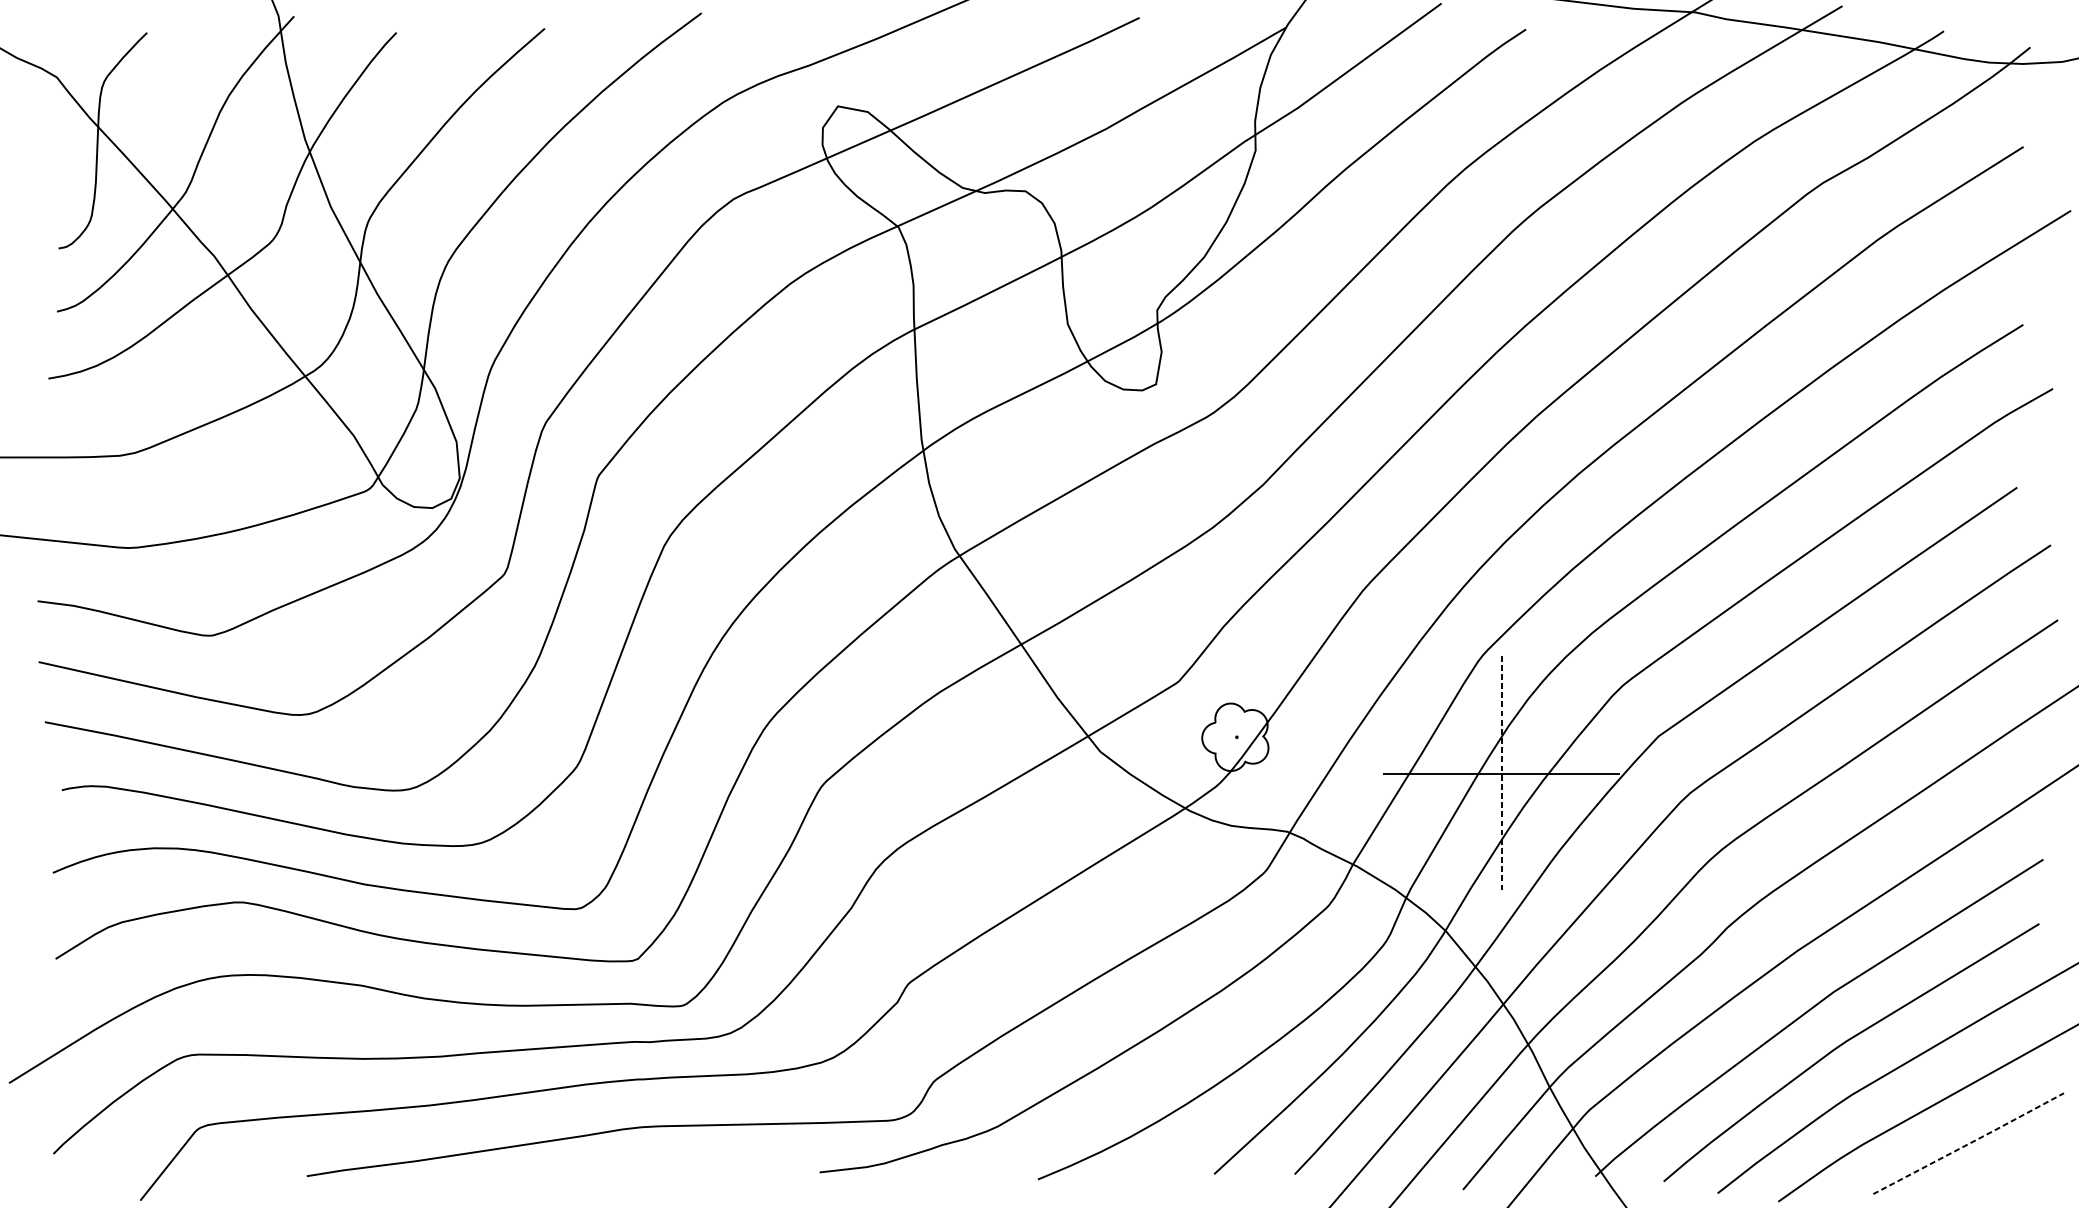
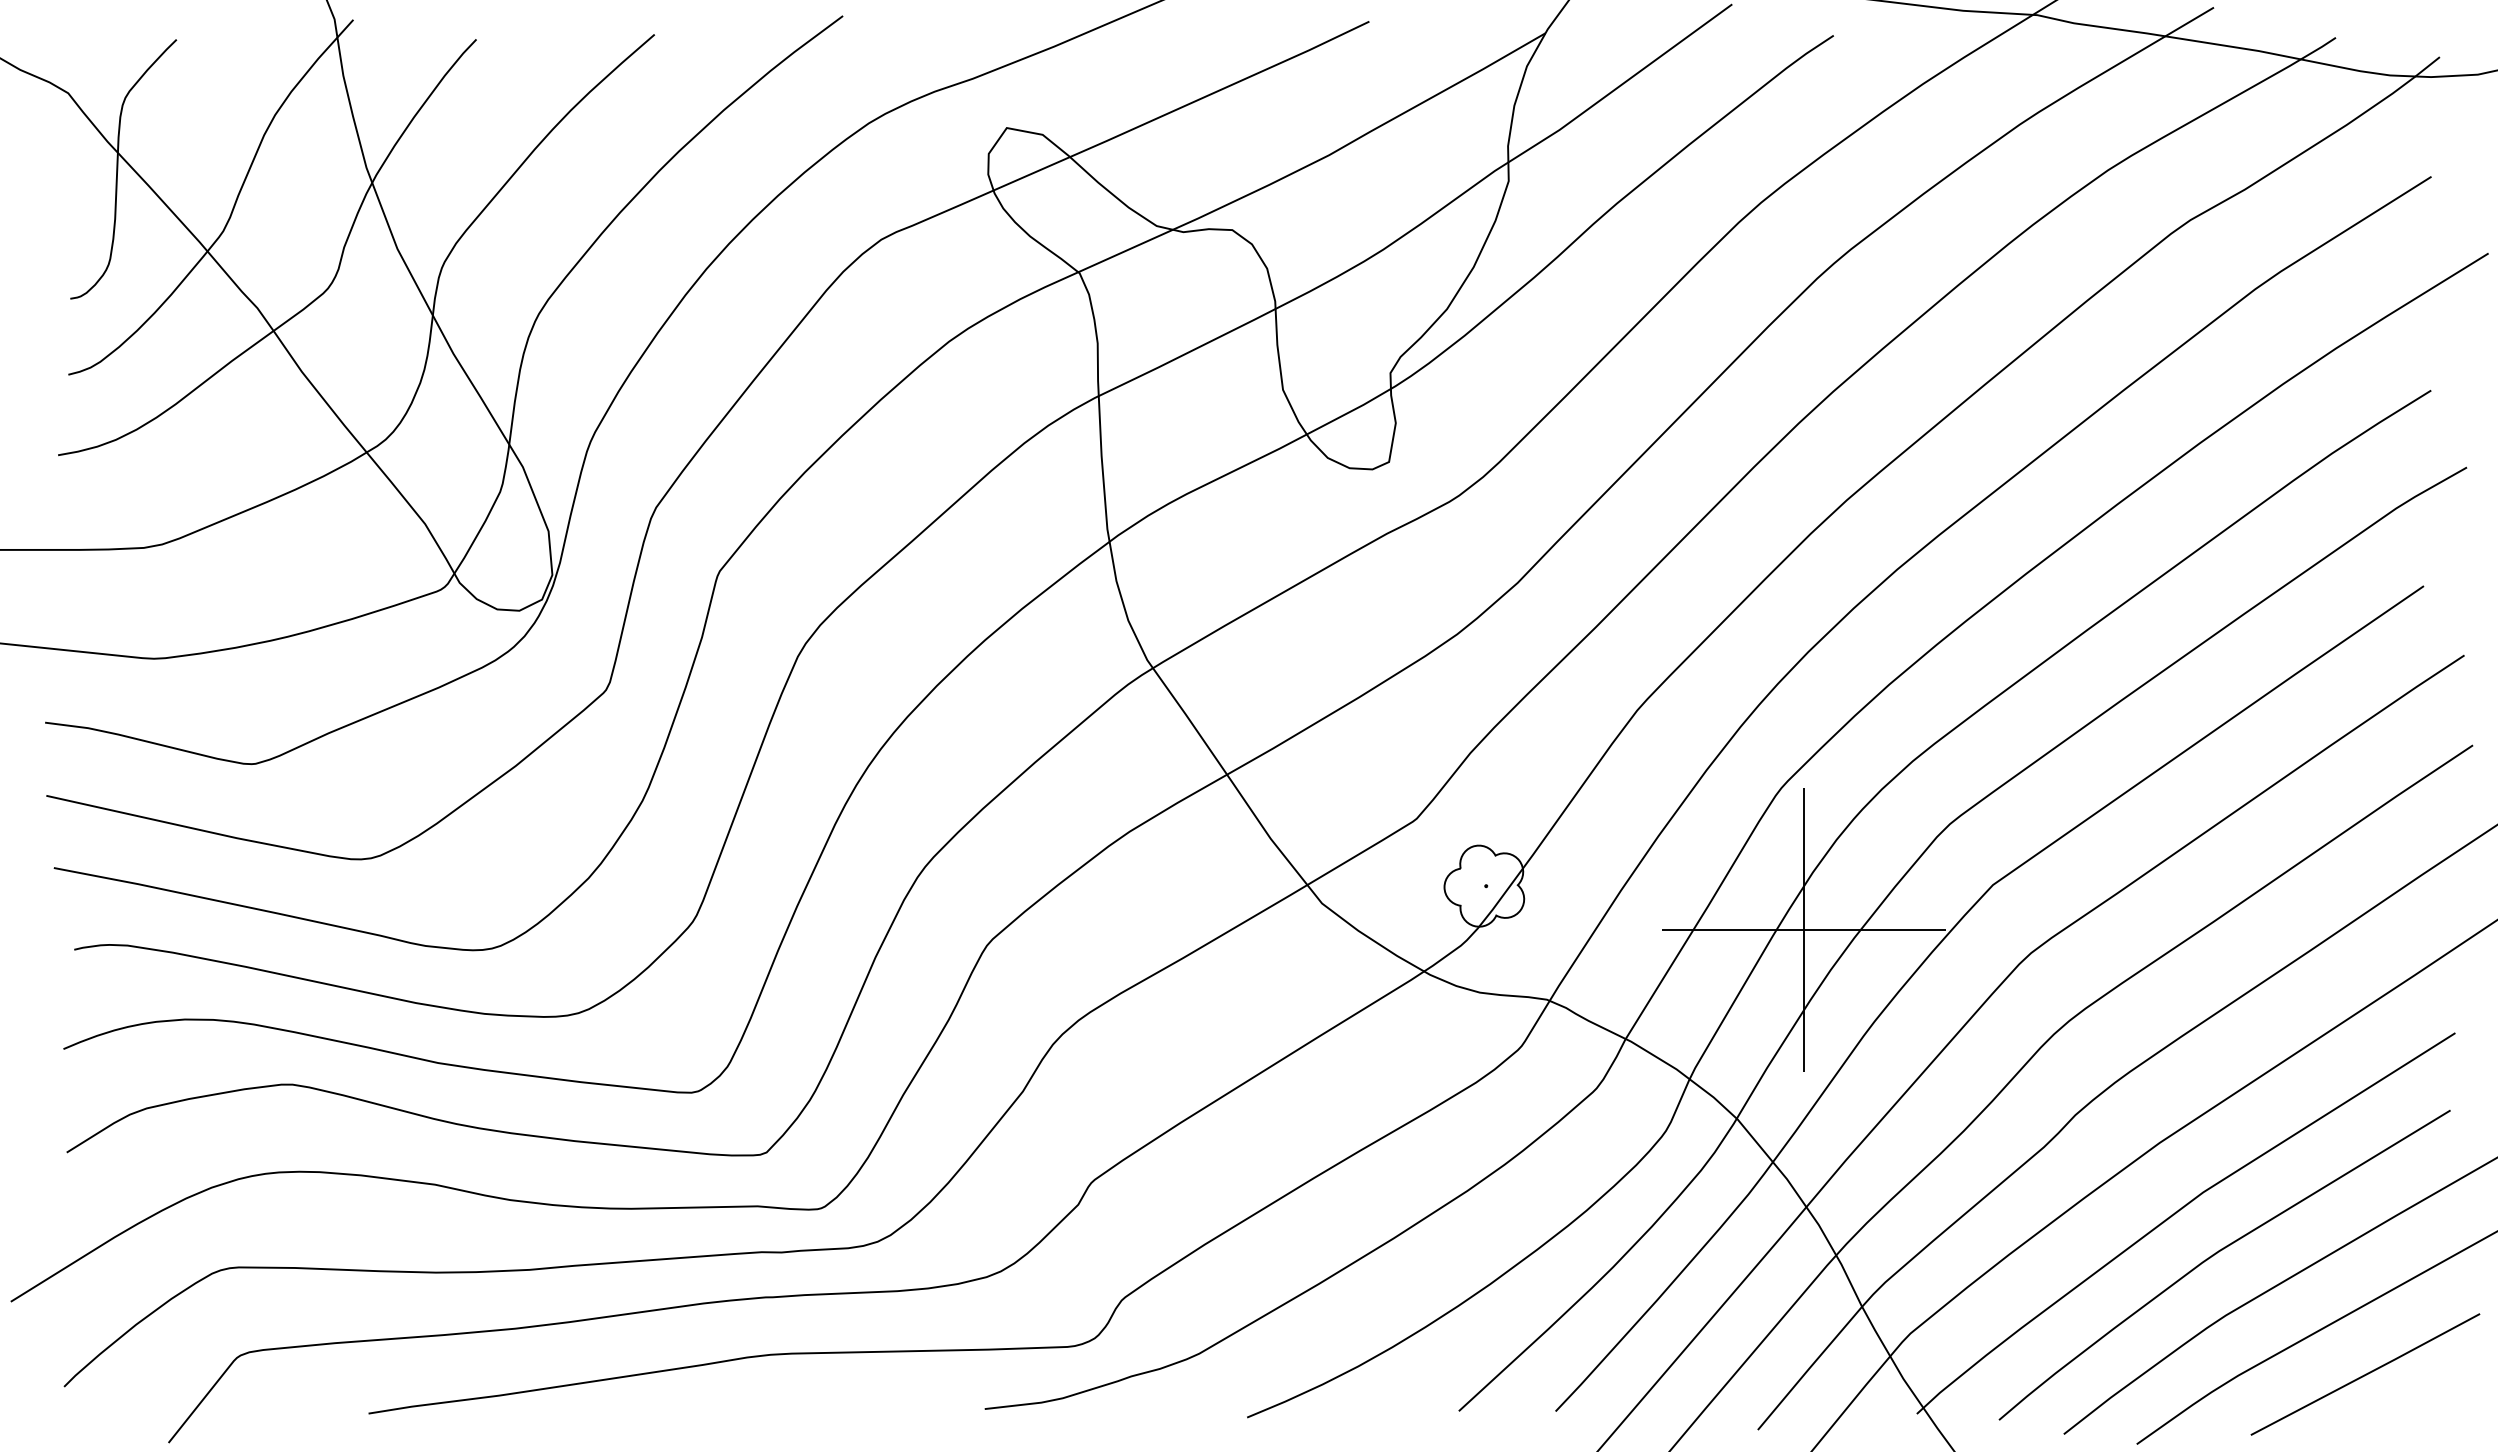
line: (1501, 774) -> (1804, 930), dashed -> solid
line: (1969, 1143) -> (2366, 1374), dashed -> solid

